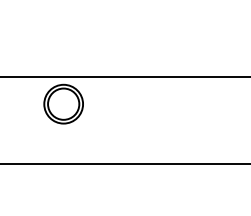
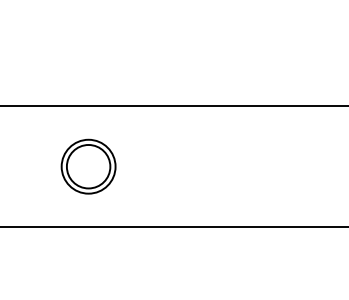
part: (63, 104) -> (88, 166), moved

